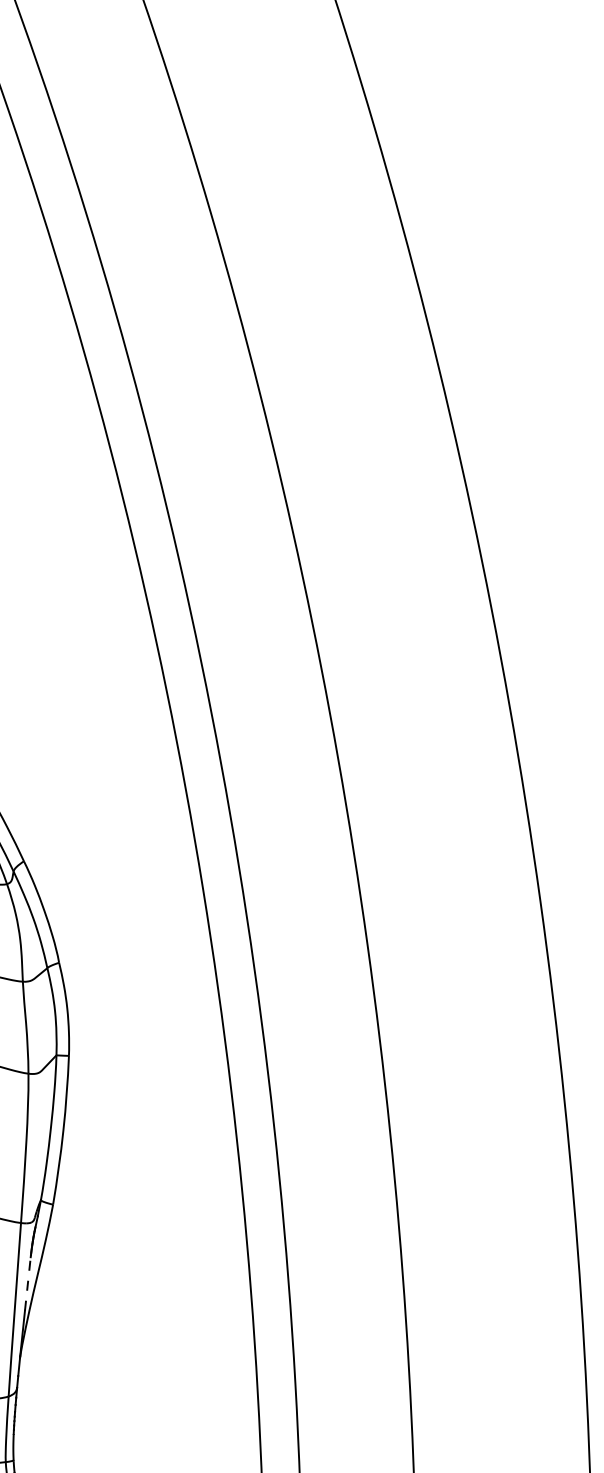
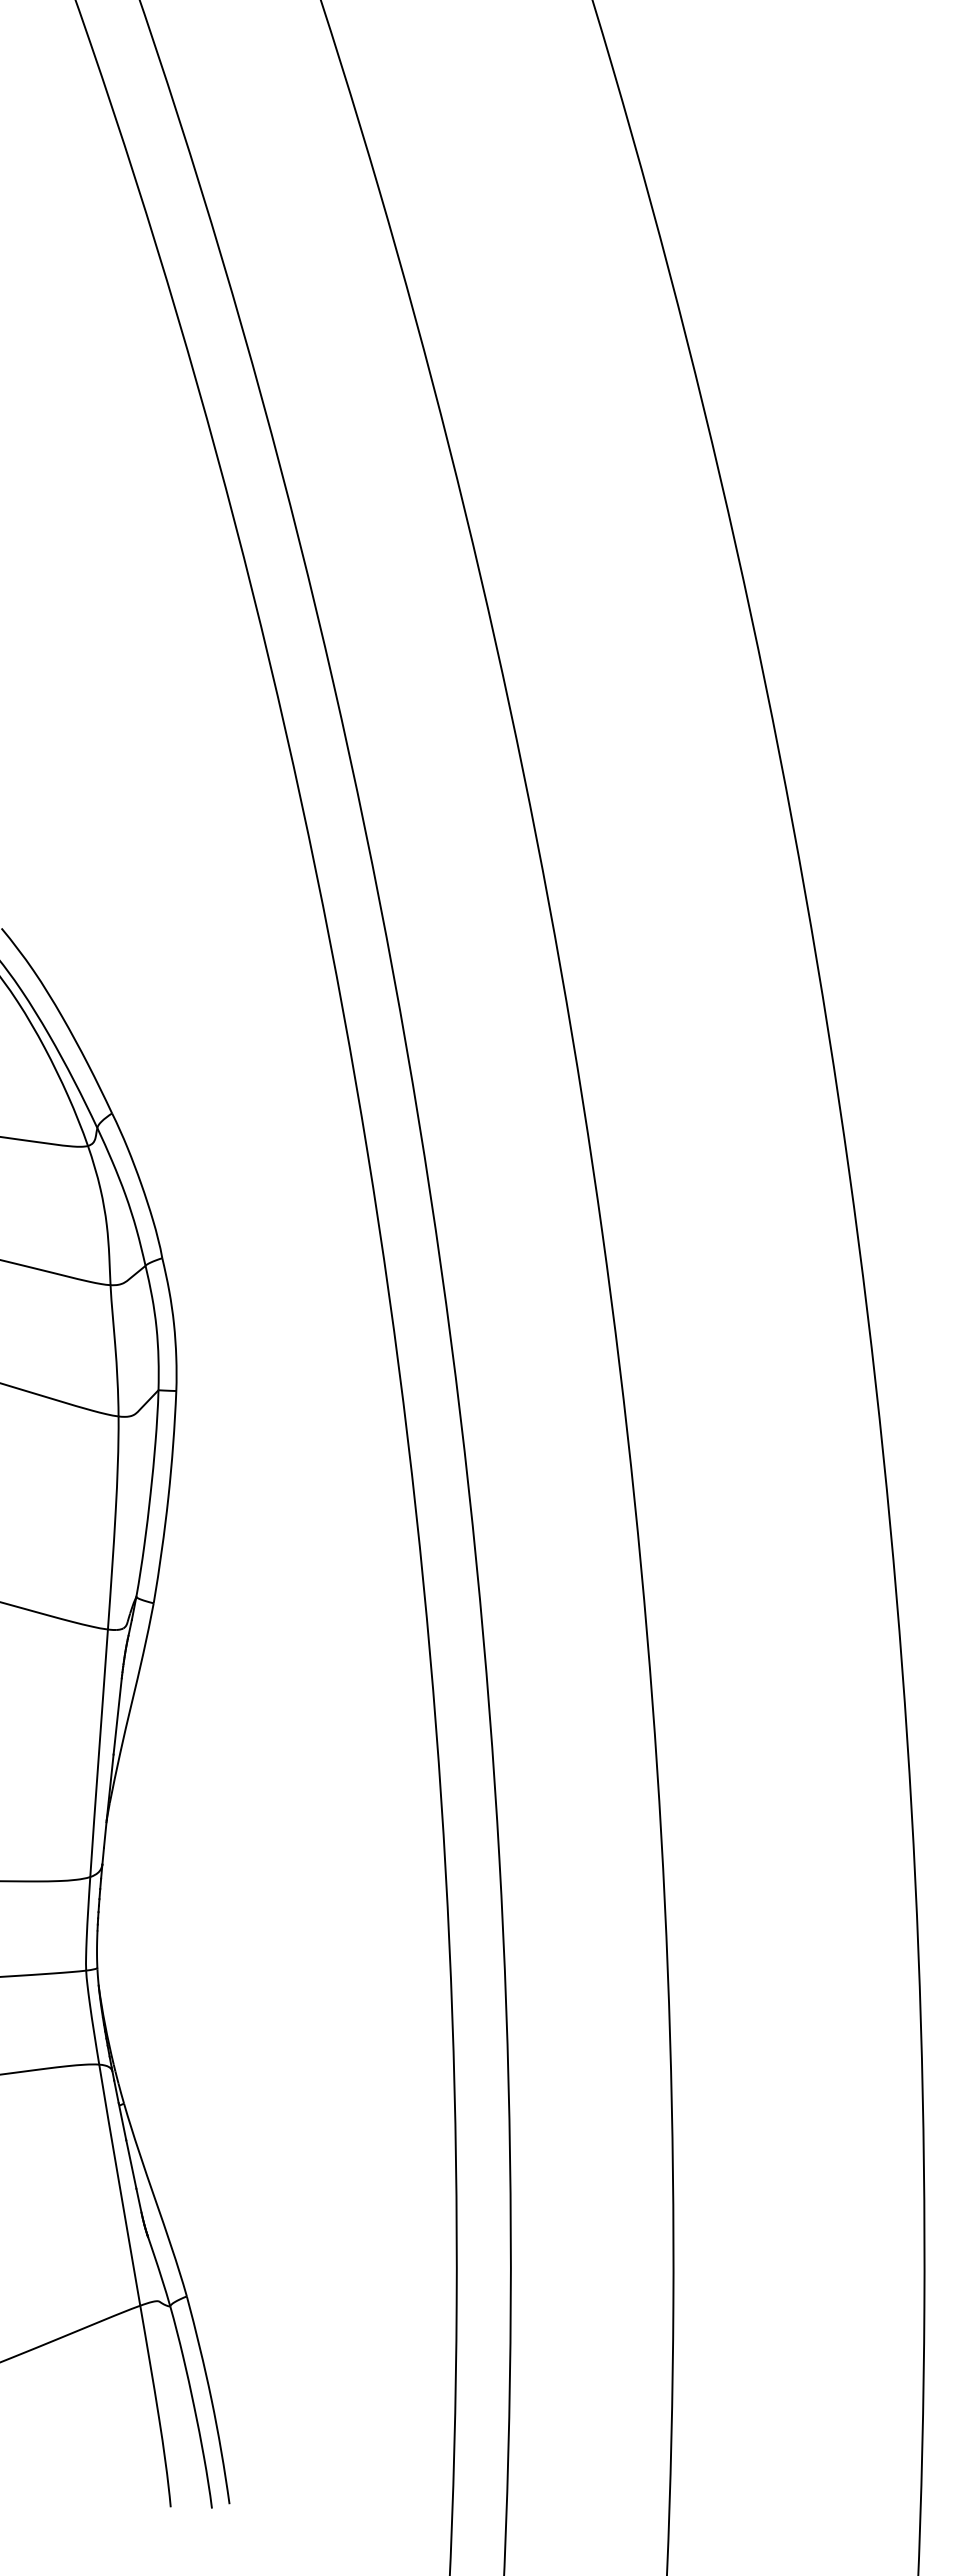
line: (27, 1283) -> (117, 1715), dashed -> solid

